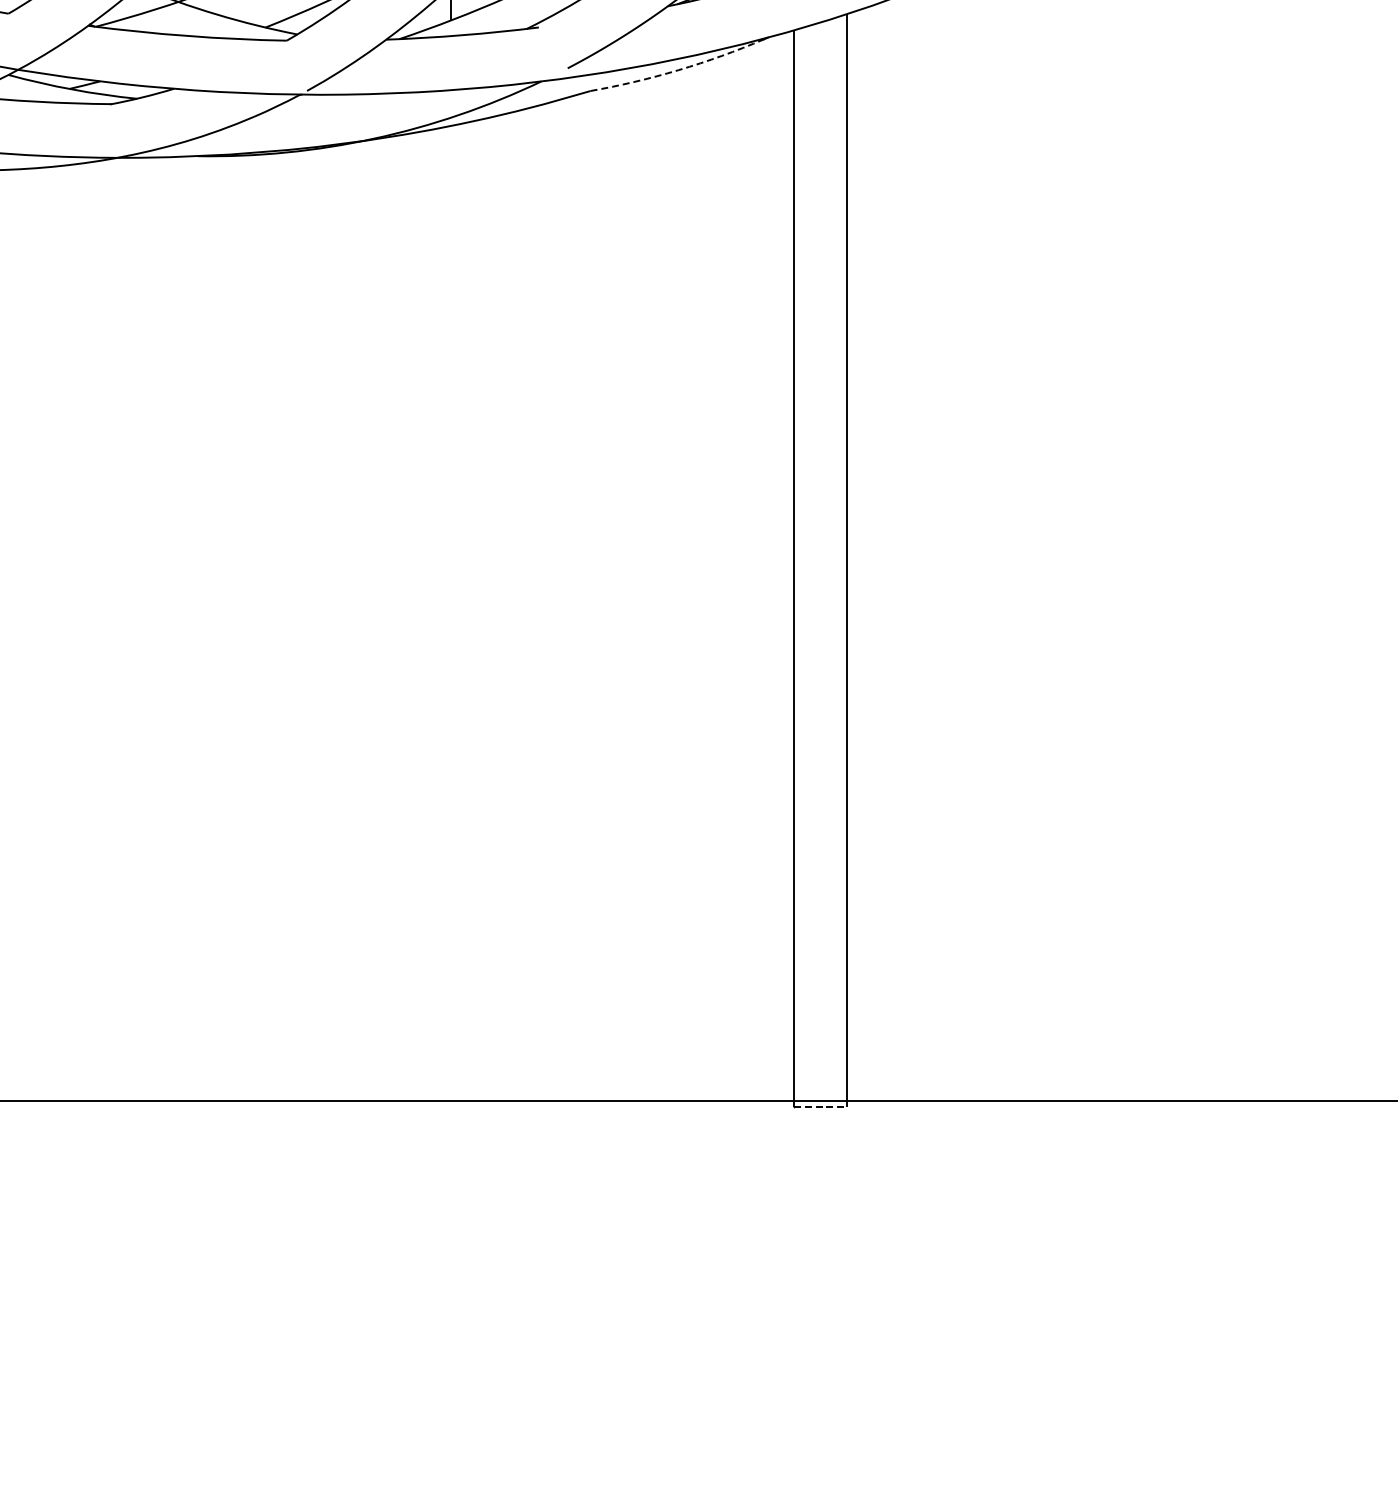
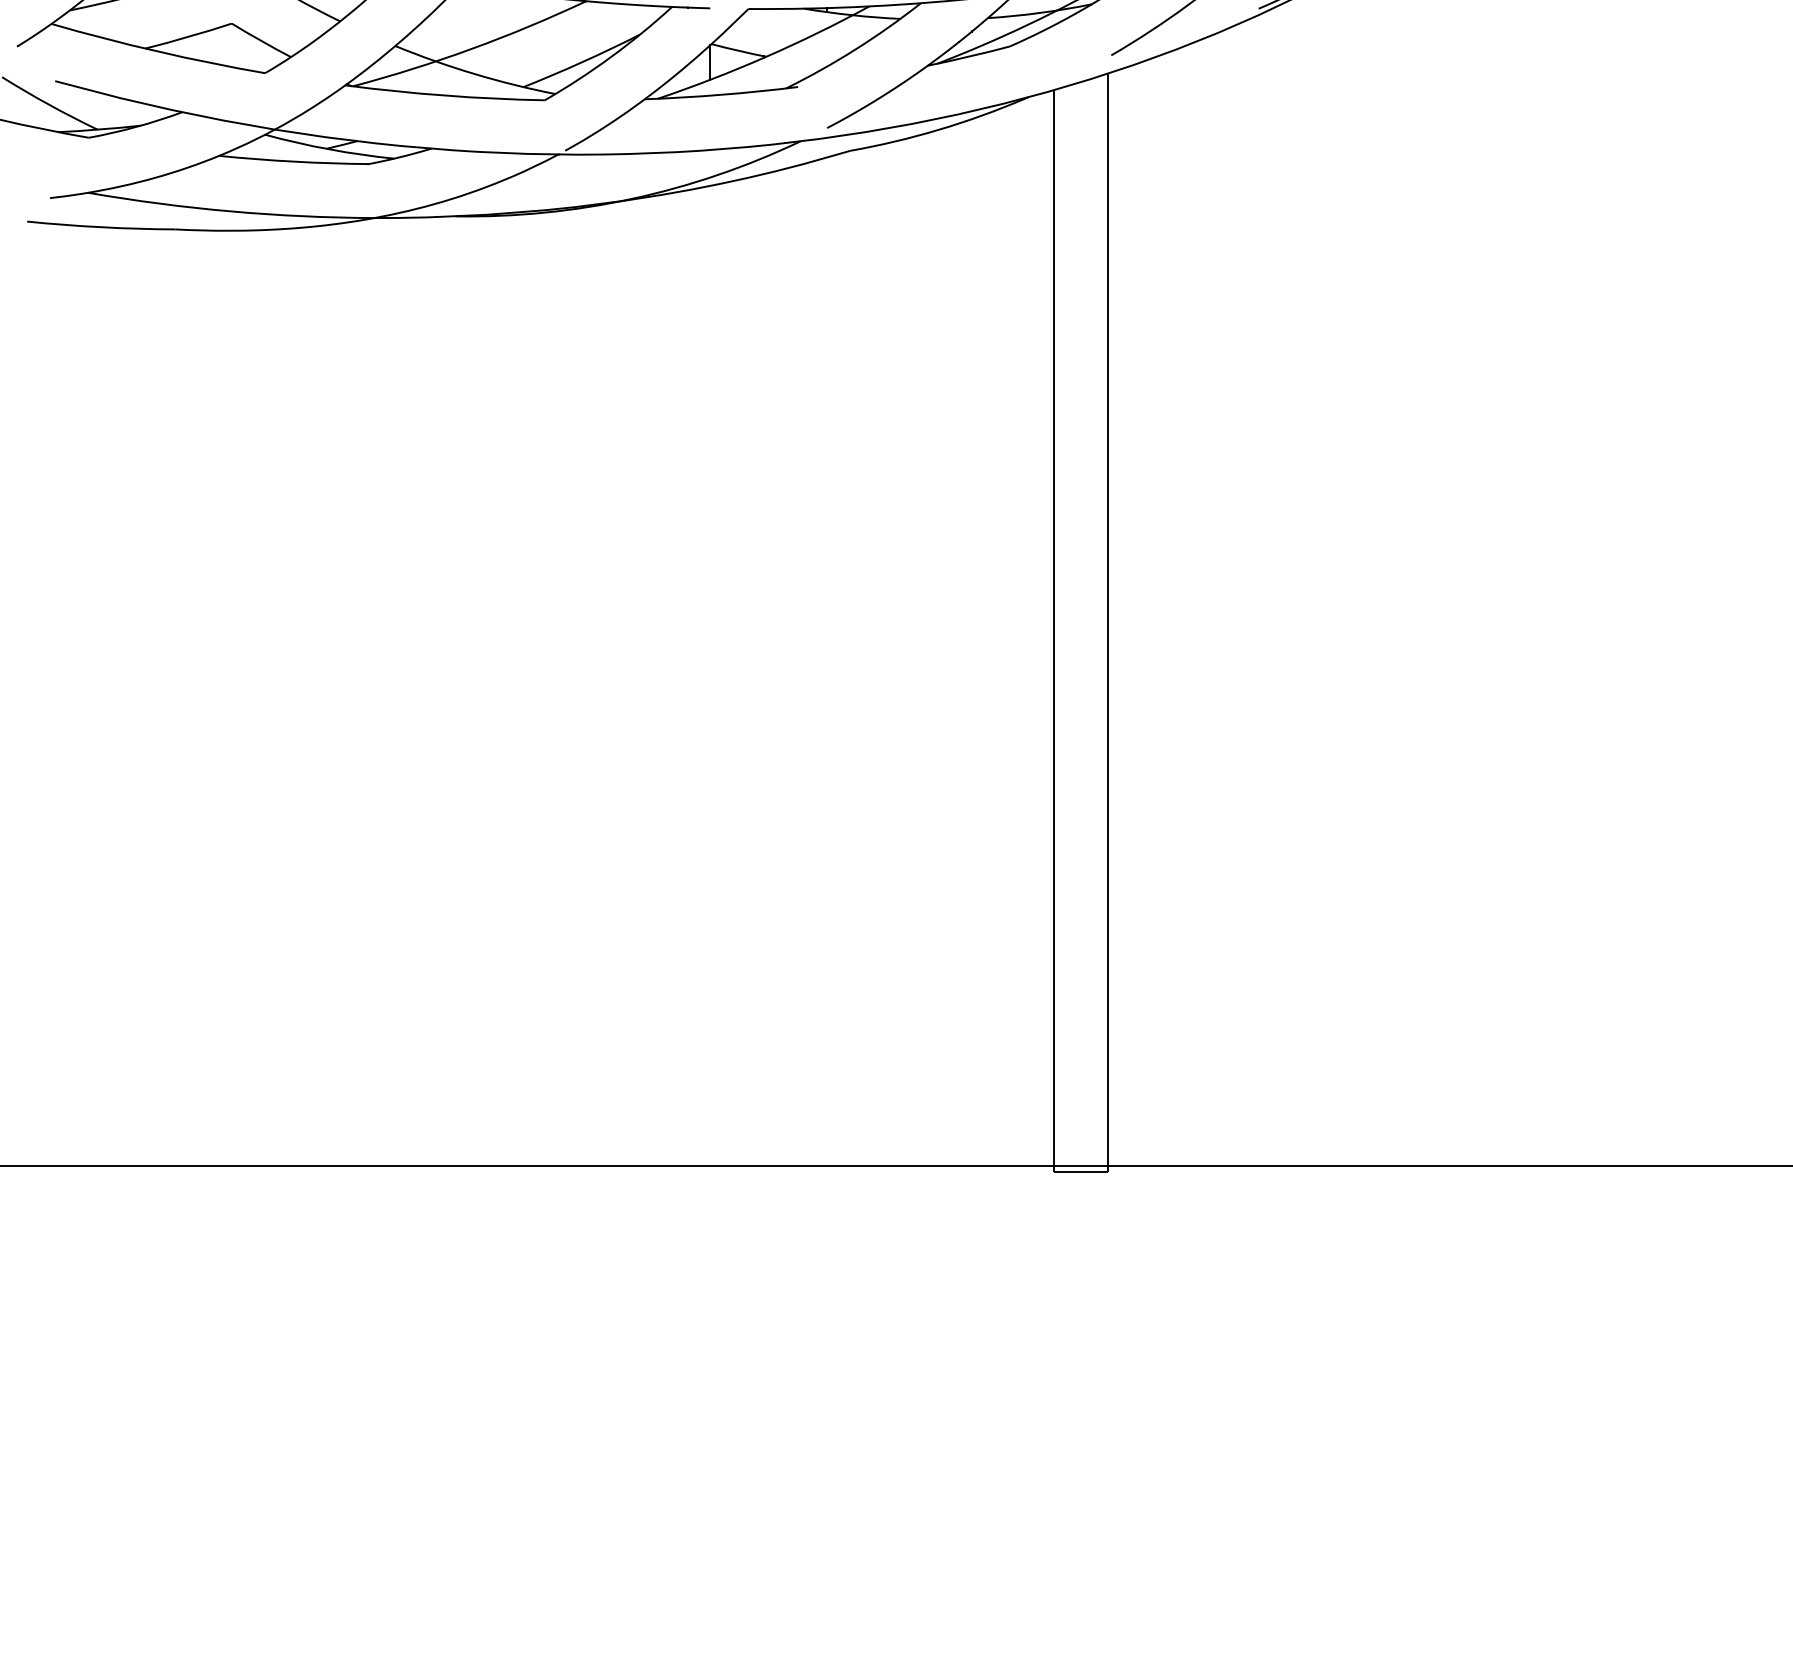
arc: (678, 69) -> (938, 129), dashed -> solid
line: (819, 1106) -> (1080, 1171), dashed -> solid

